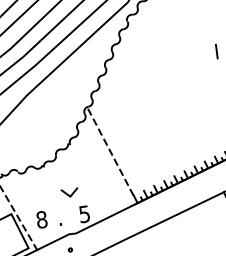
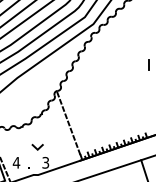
text: (84, 212) -> (45, 161), 5 -> 3
text: (41, 219) -> (16, 162), 8 -> 4

